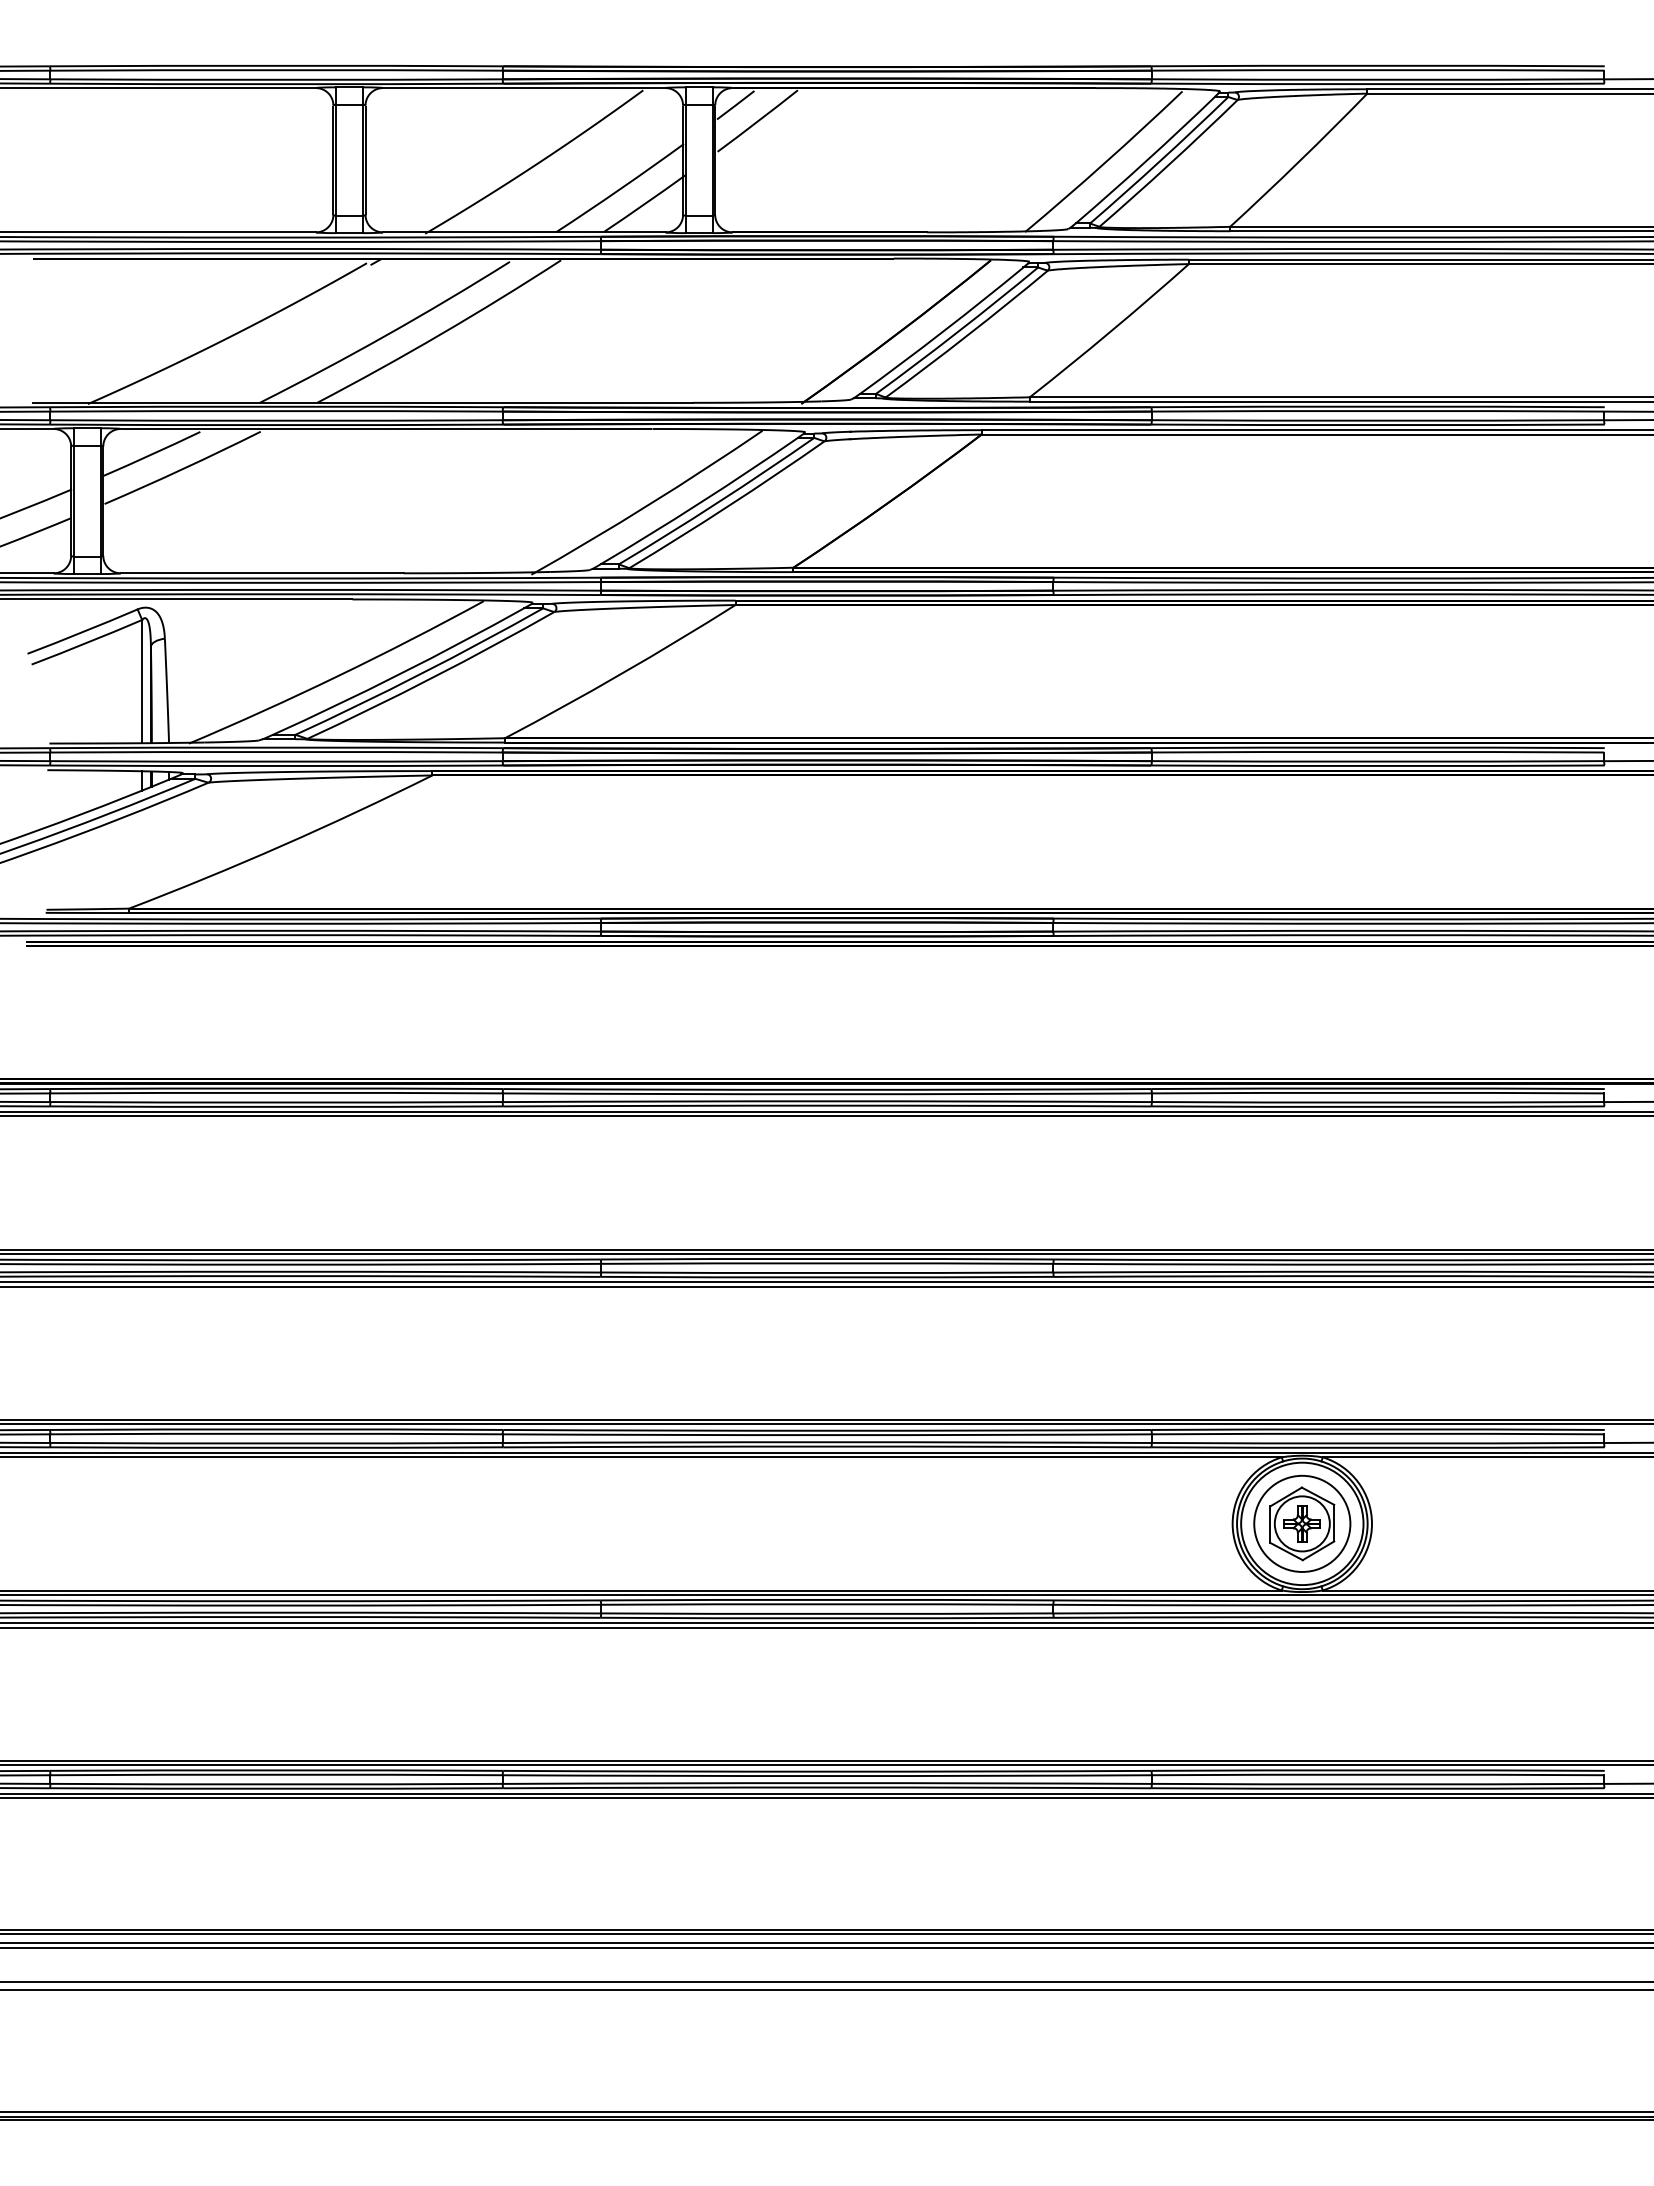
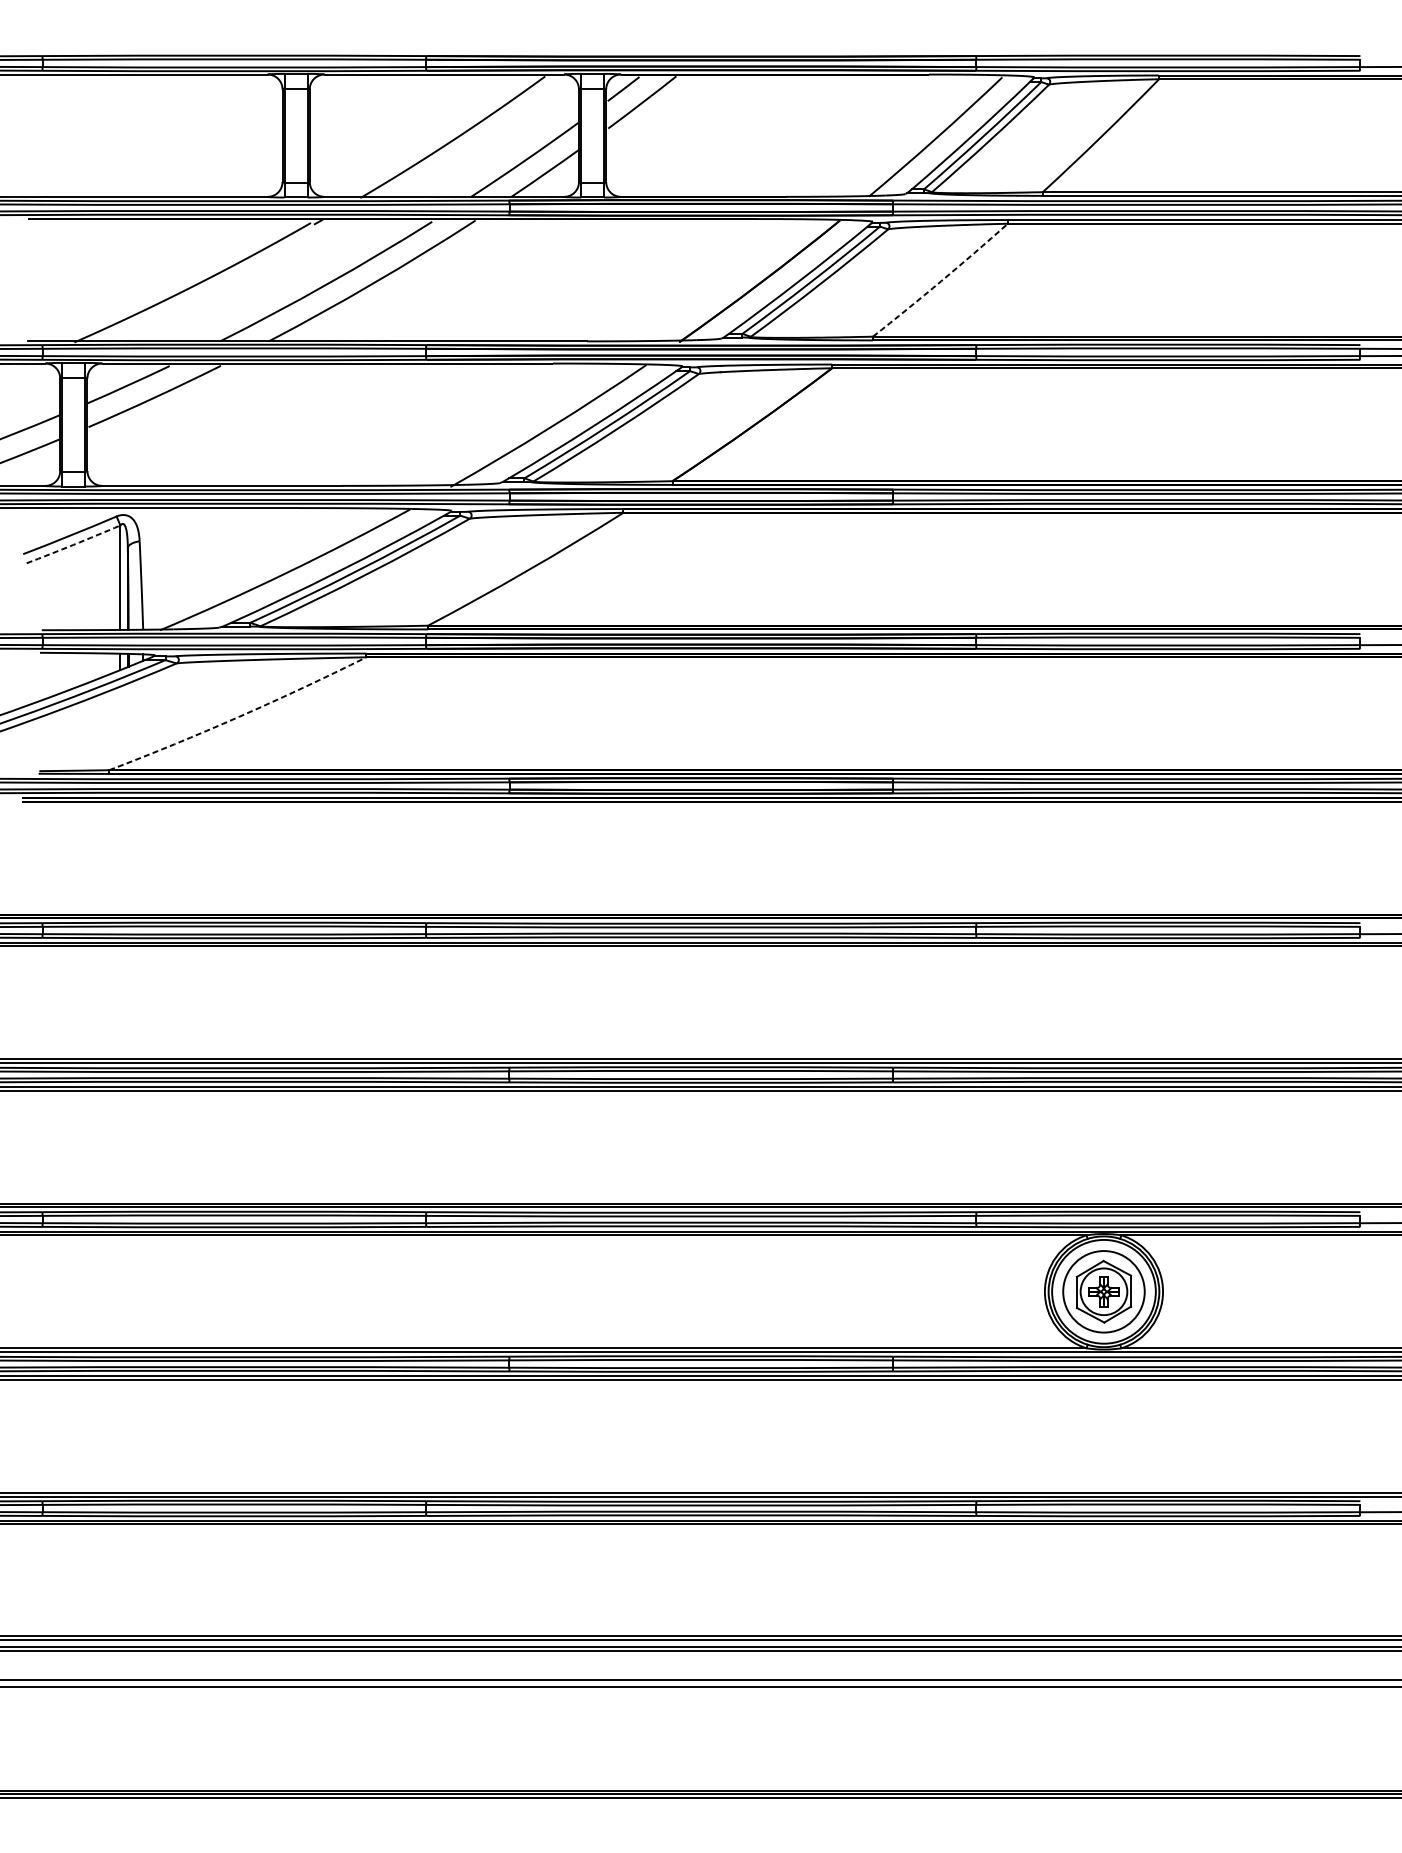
arc: (1110, 331) -> (941, 280), solid -> dashed
arc: (87, 642) -> (74, 544), solid -> dashed
arc: (282, 845) -> (239, 716), solid -> dashed

